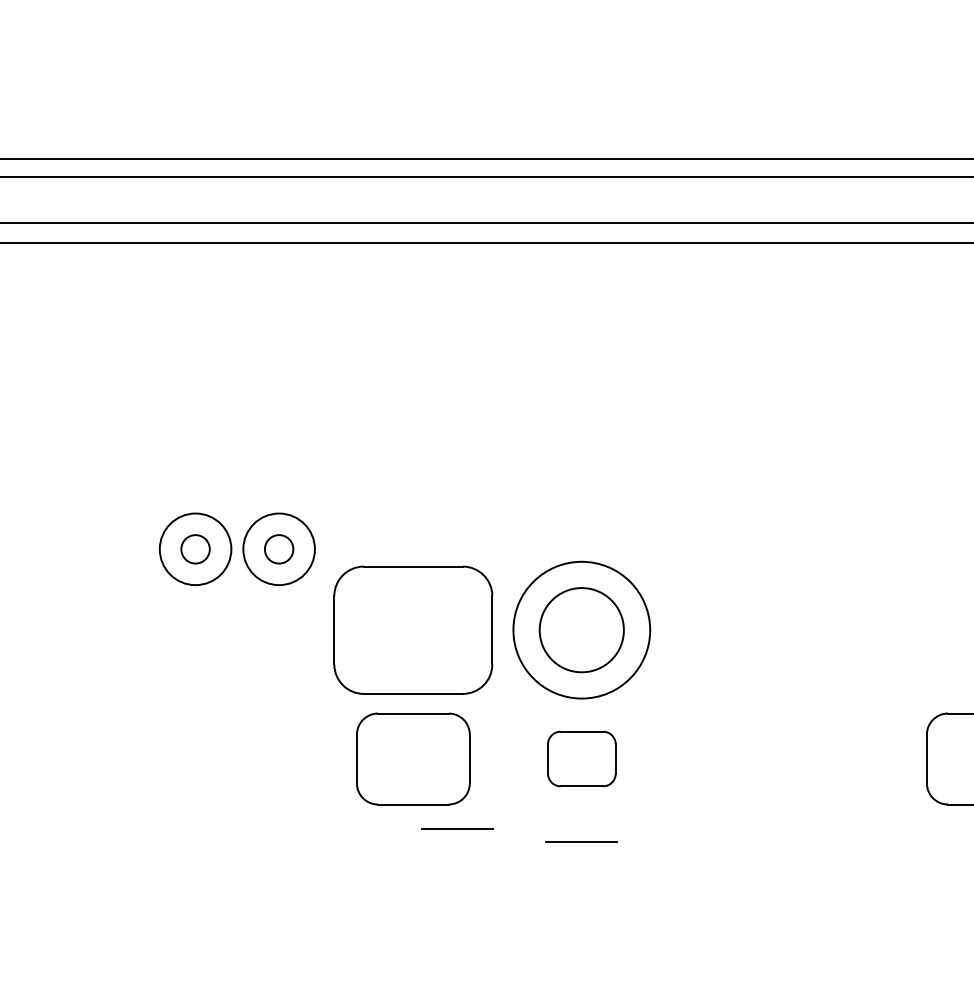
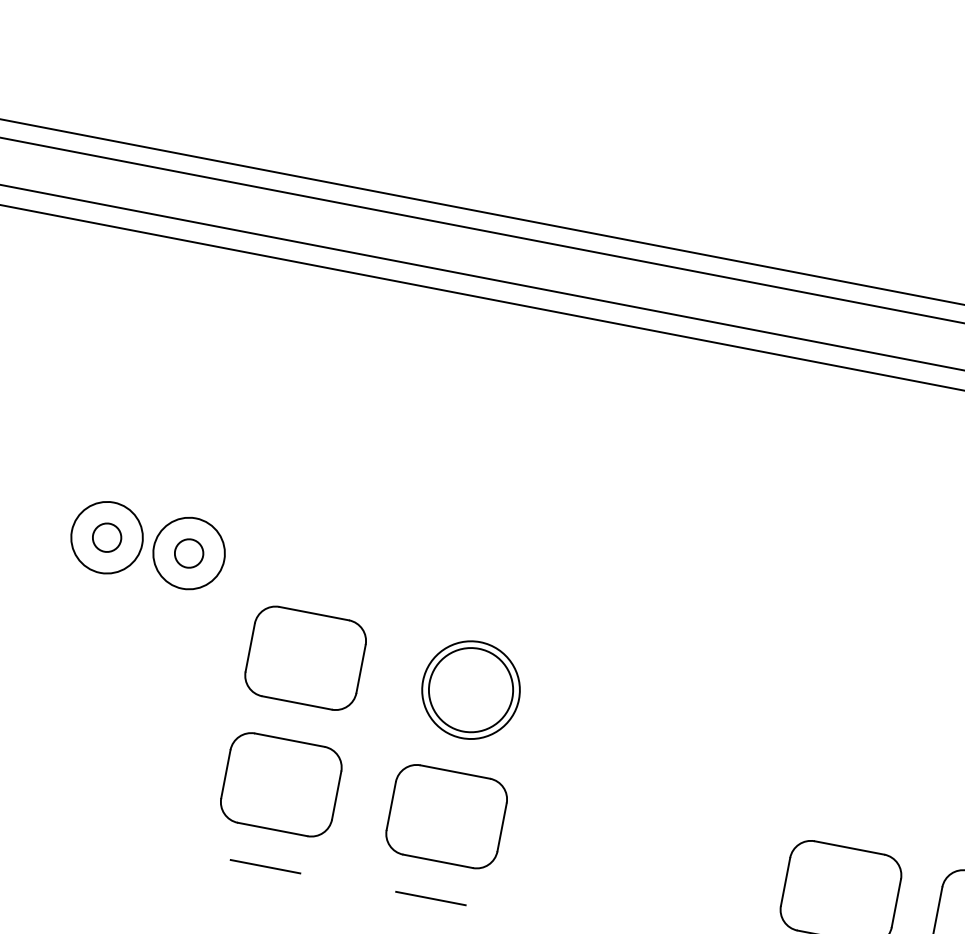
part: (413, 629) -> (305, 657), size x0.71
circle: (581, 630) -> (470, 690), size x0.71
part: (581, 758) -> (446, 816), size x1.67
line: (457, 828) -> (265, 865), moved

